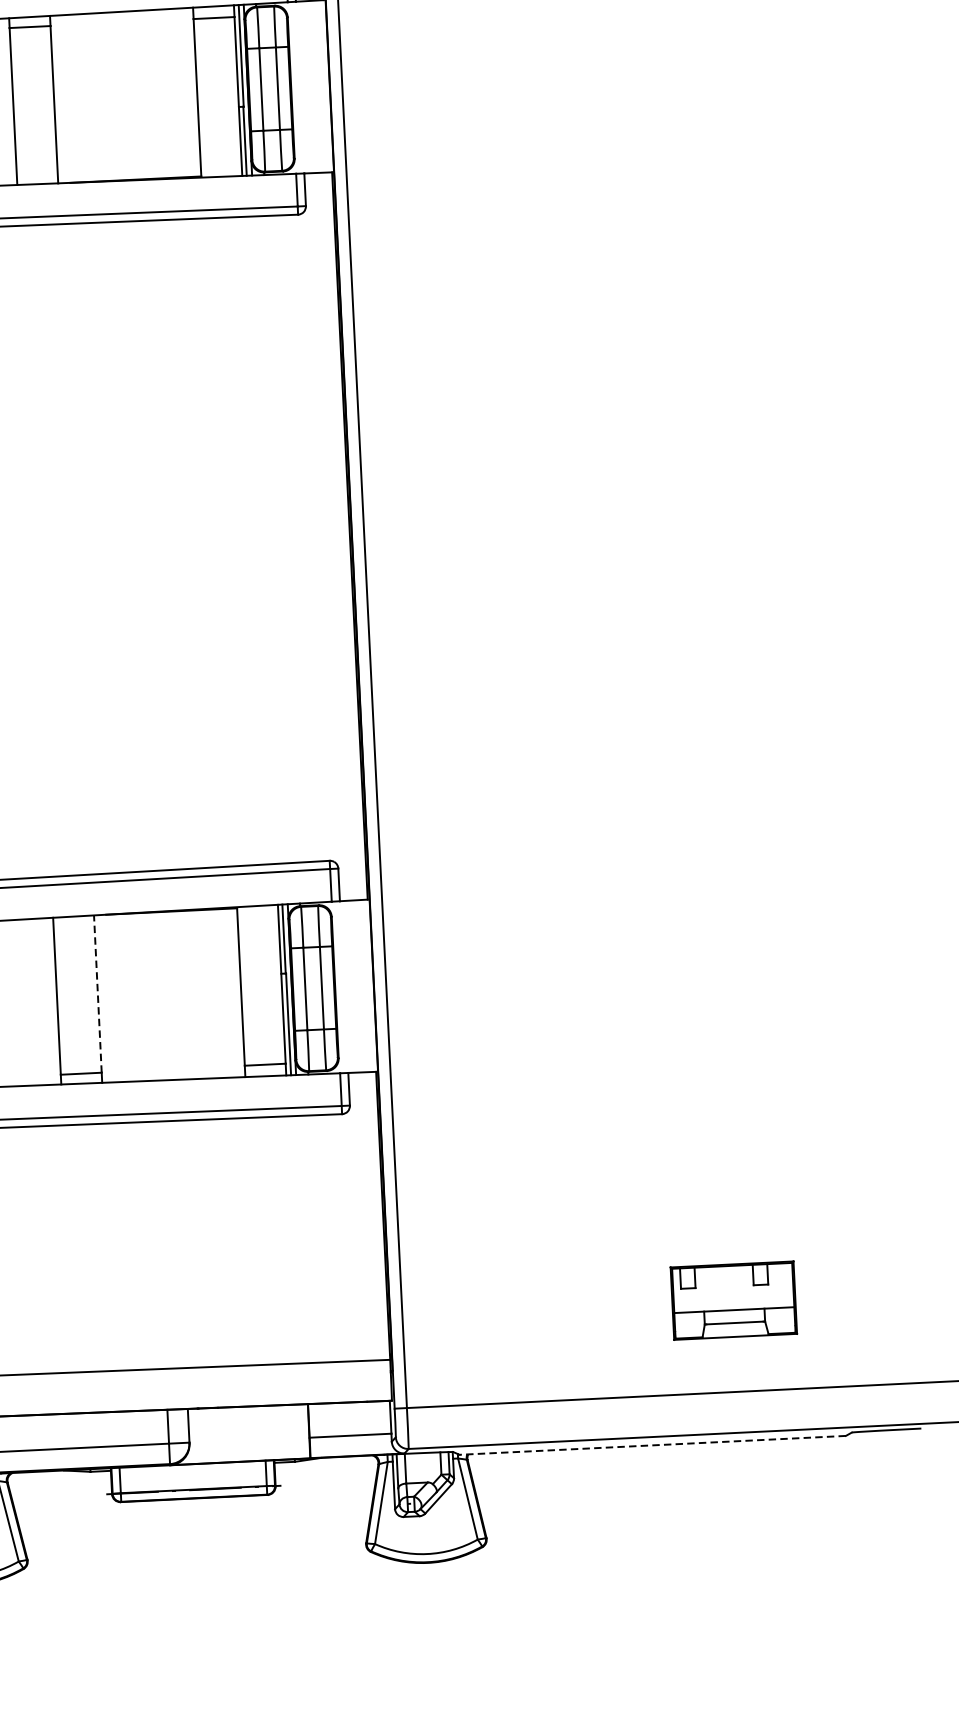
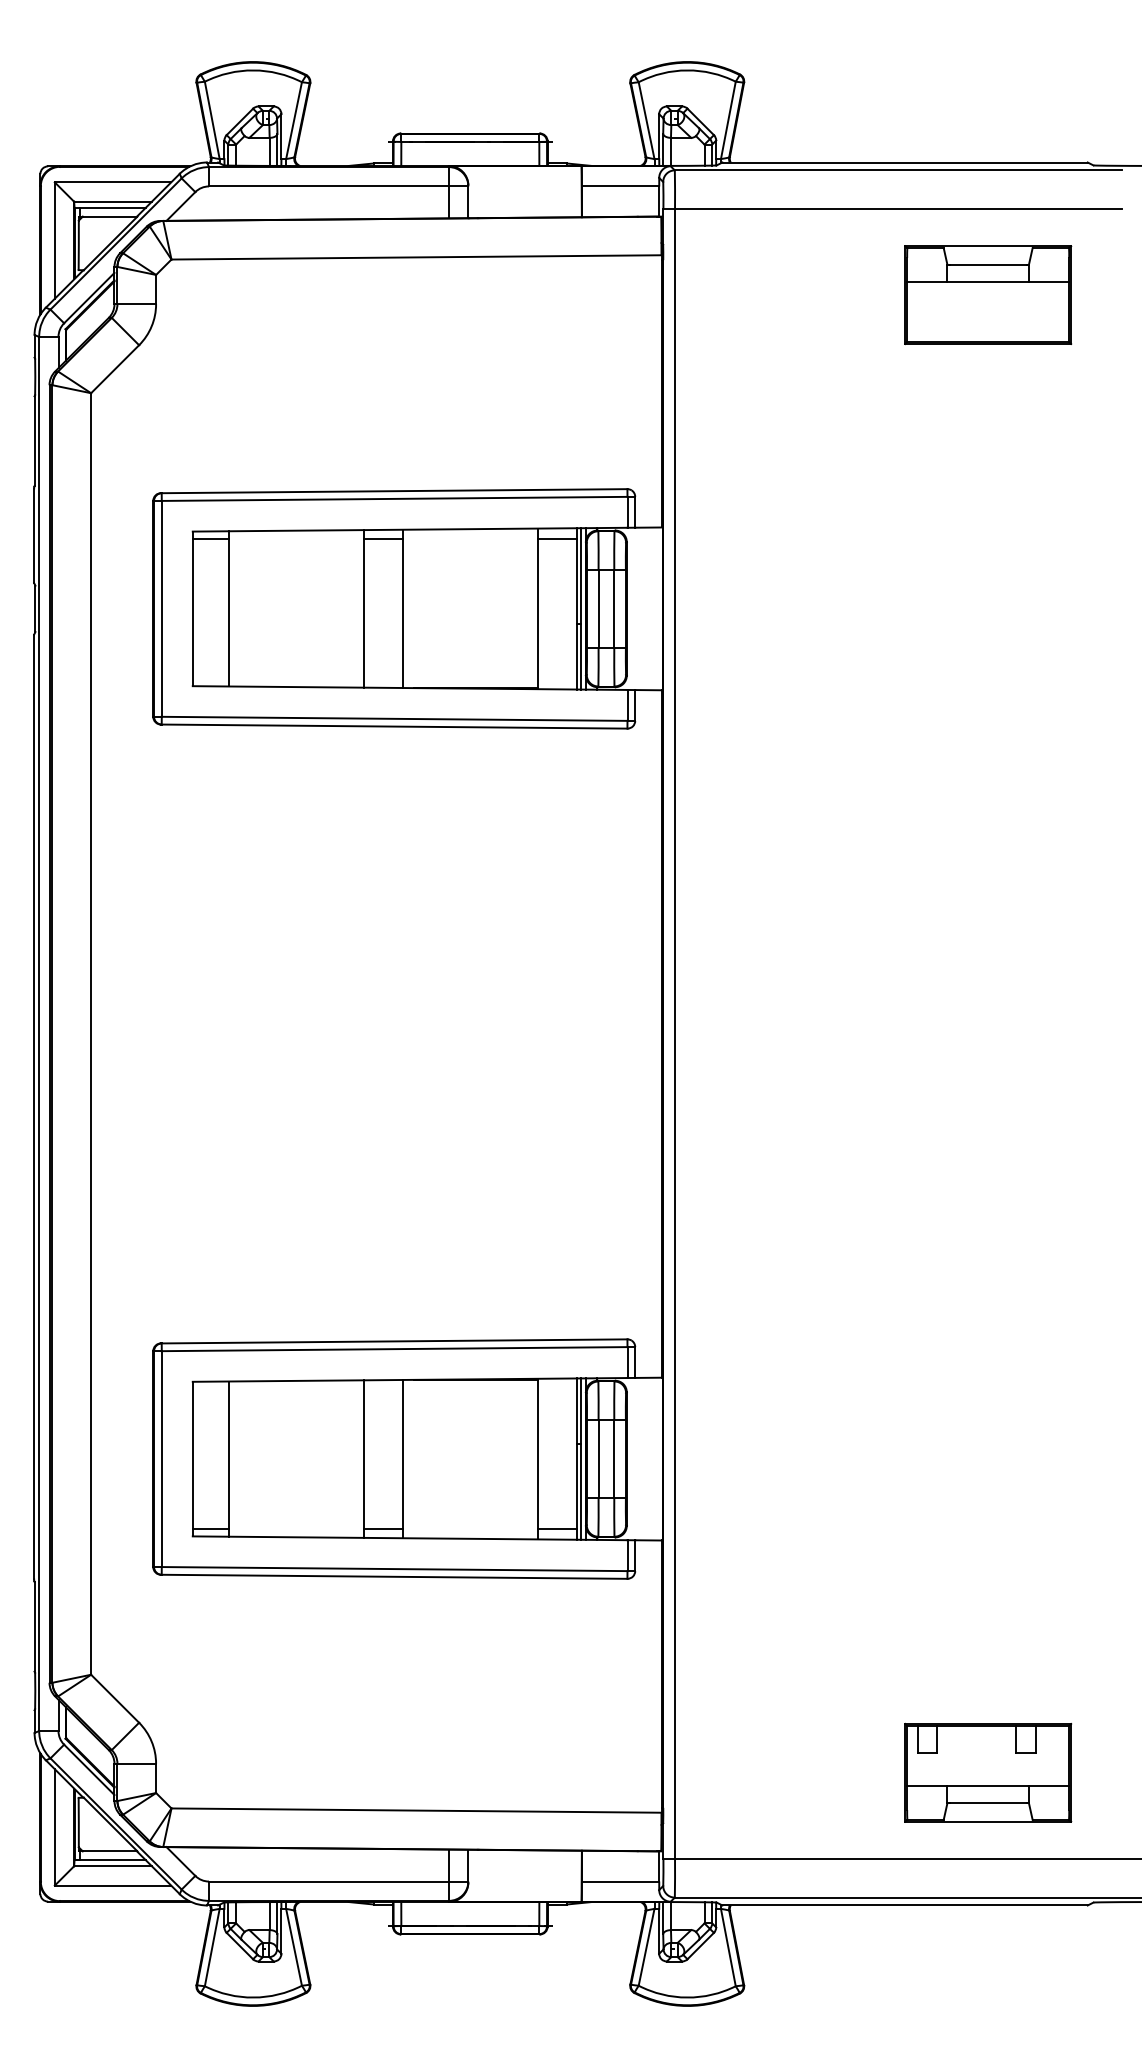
line: (97, 993) -> (402, 1453), dashed -> solid
part: (734, 1300) -> (988, 1772), size x1.43
line: (653, 1445) -> (905, 1905), dashed -> solid

